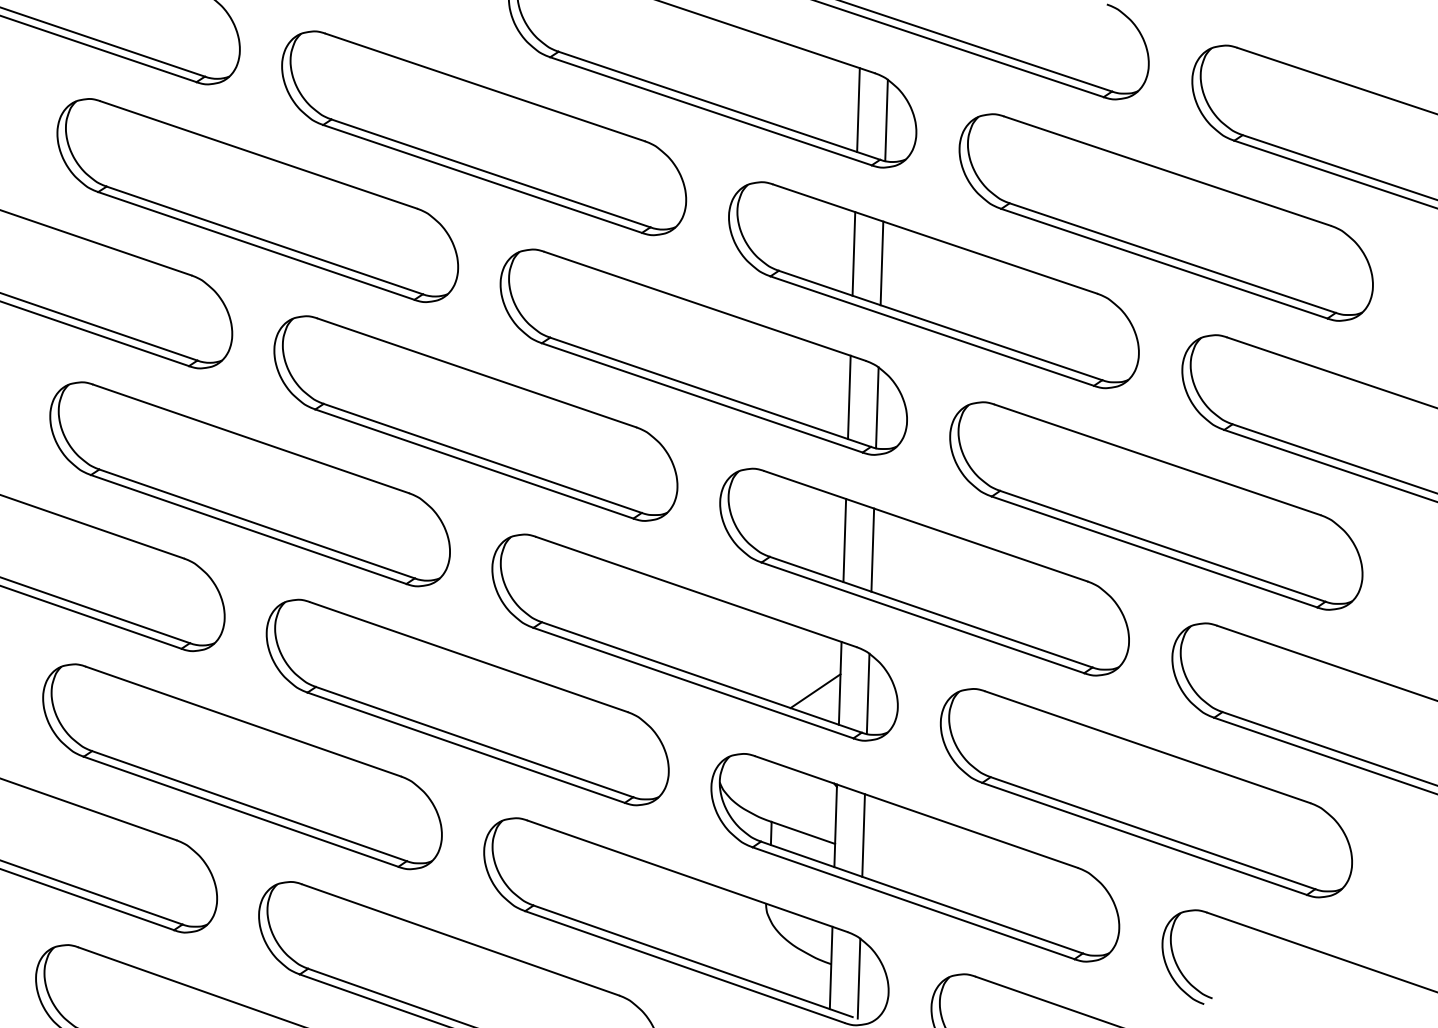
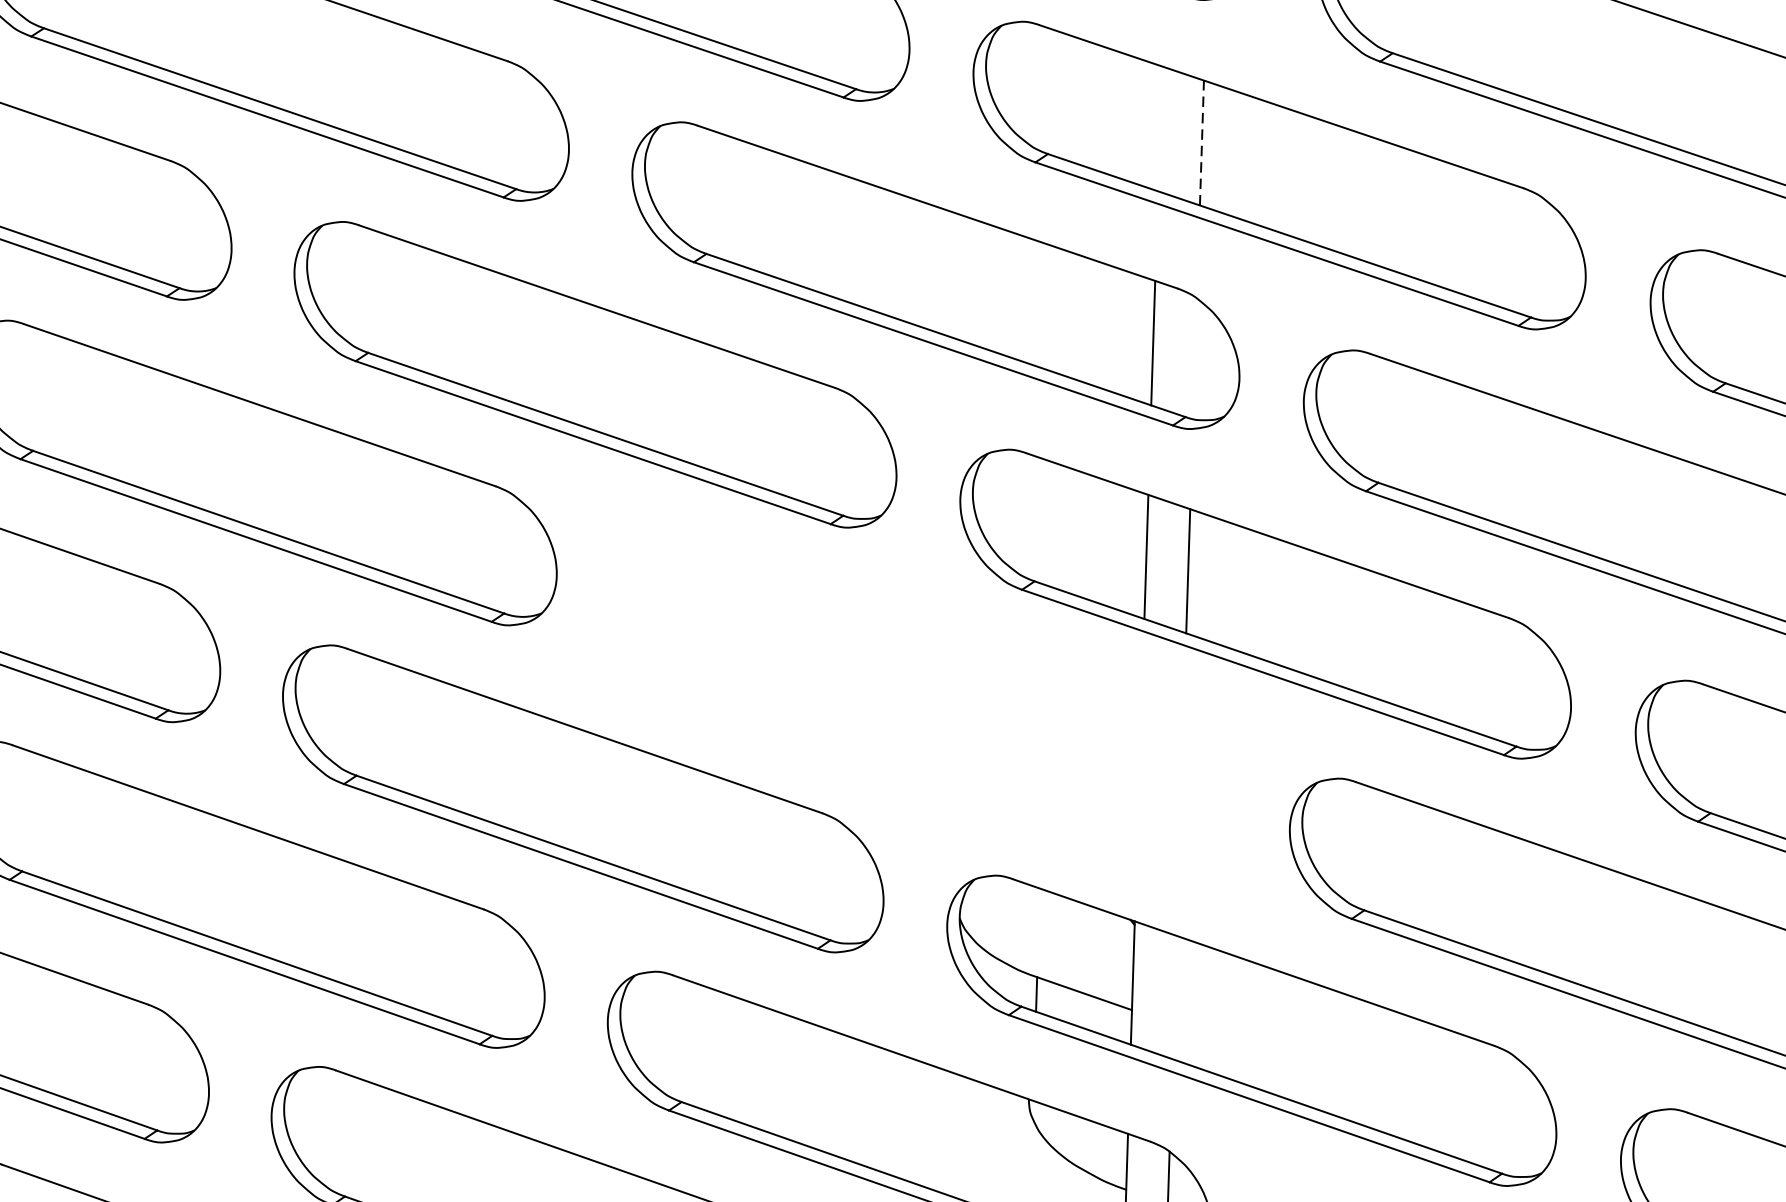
line: (853, 253) -> (1159, 128), removed
line: (881, 263) -> (1201, 143), solid -> dashed
line: (877, 407) -> (1195, 358), removed
part: (694, 637) -> (921, 701), removed
line: (863, 835) -> (1174, 997), removed

